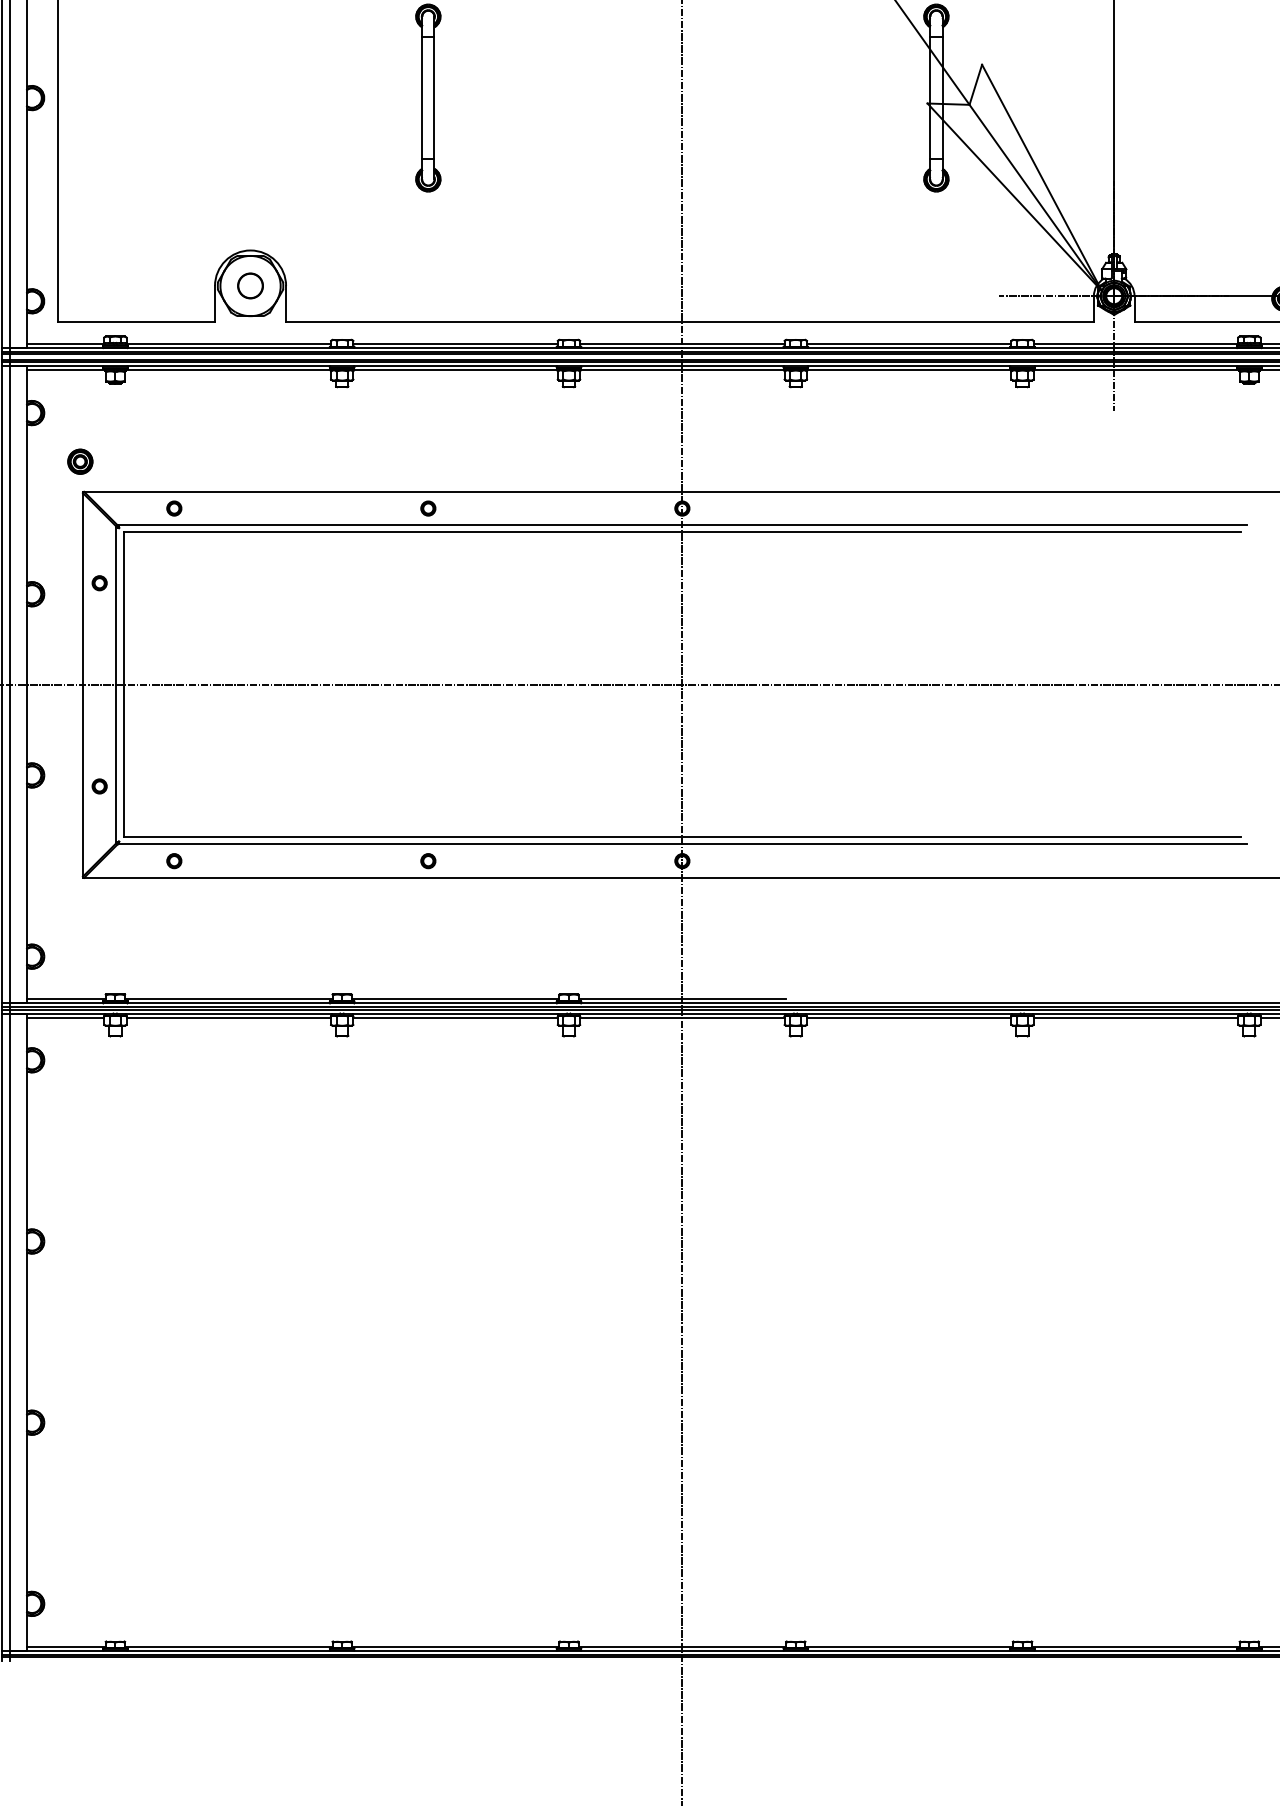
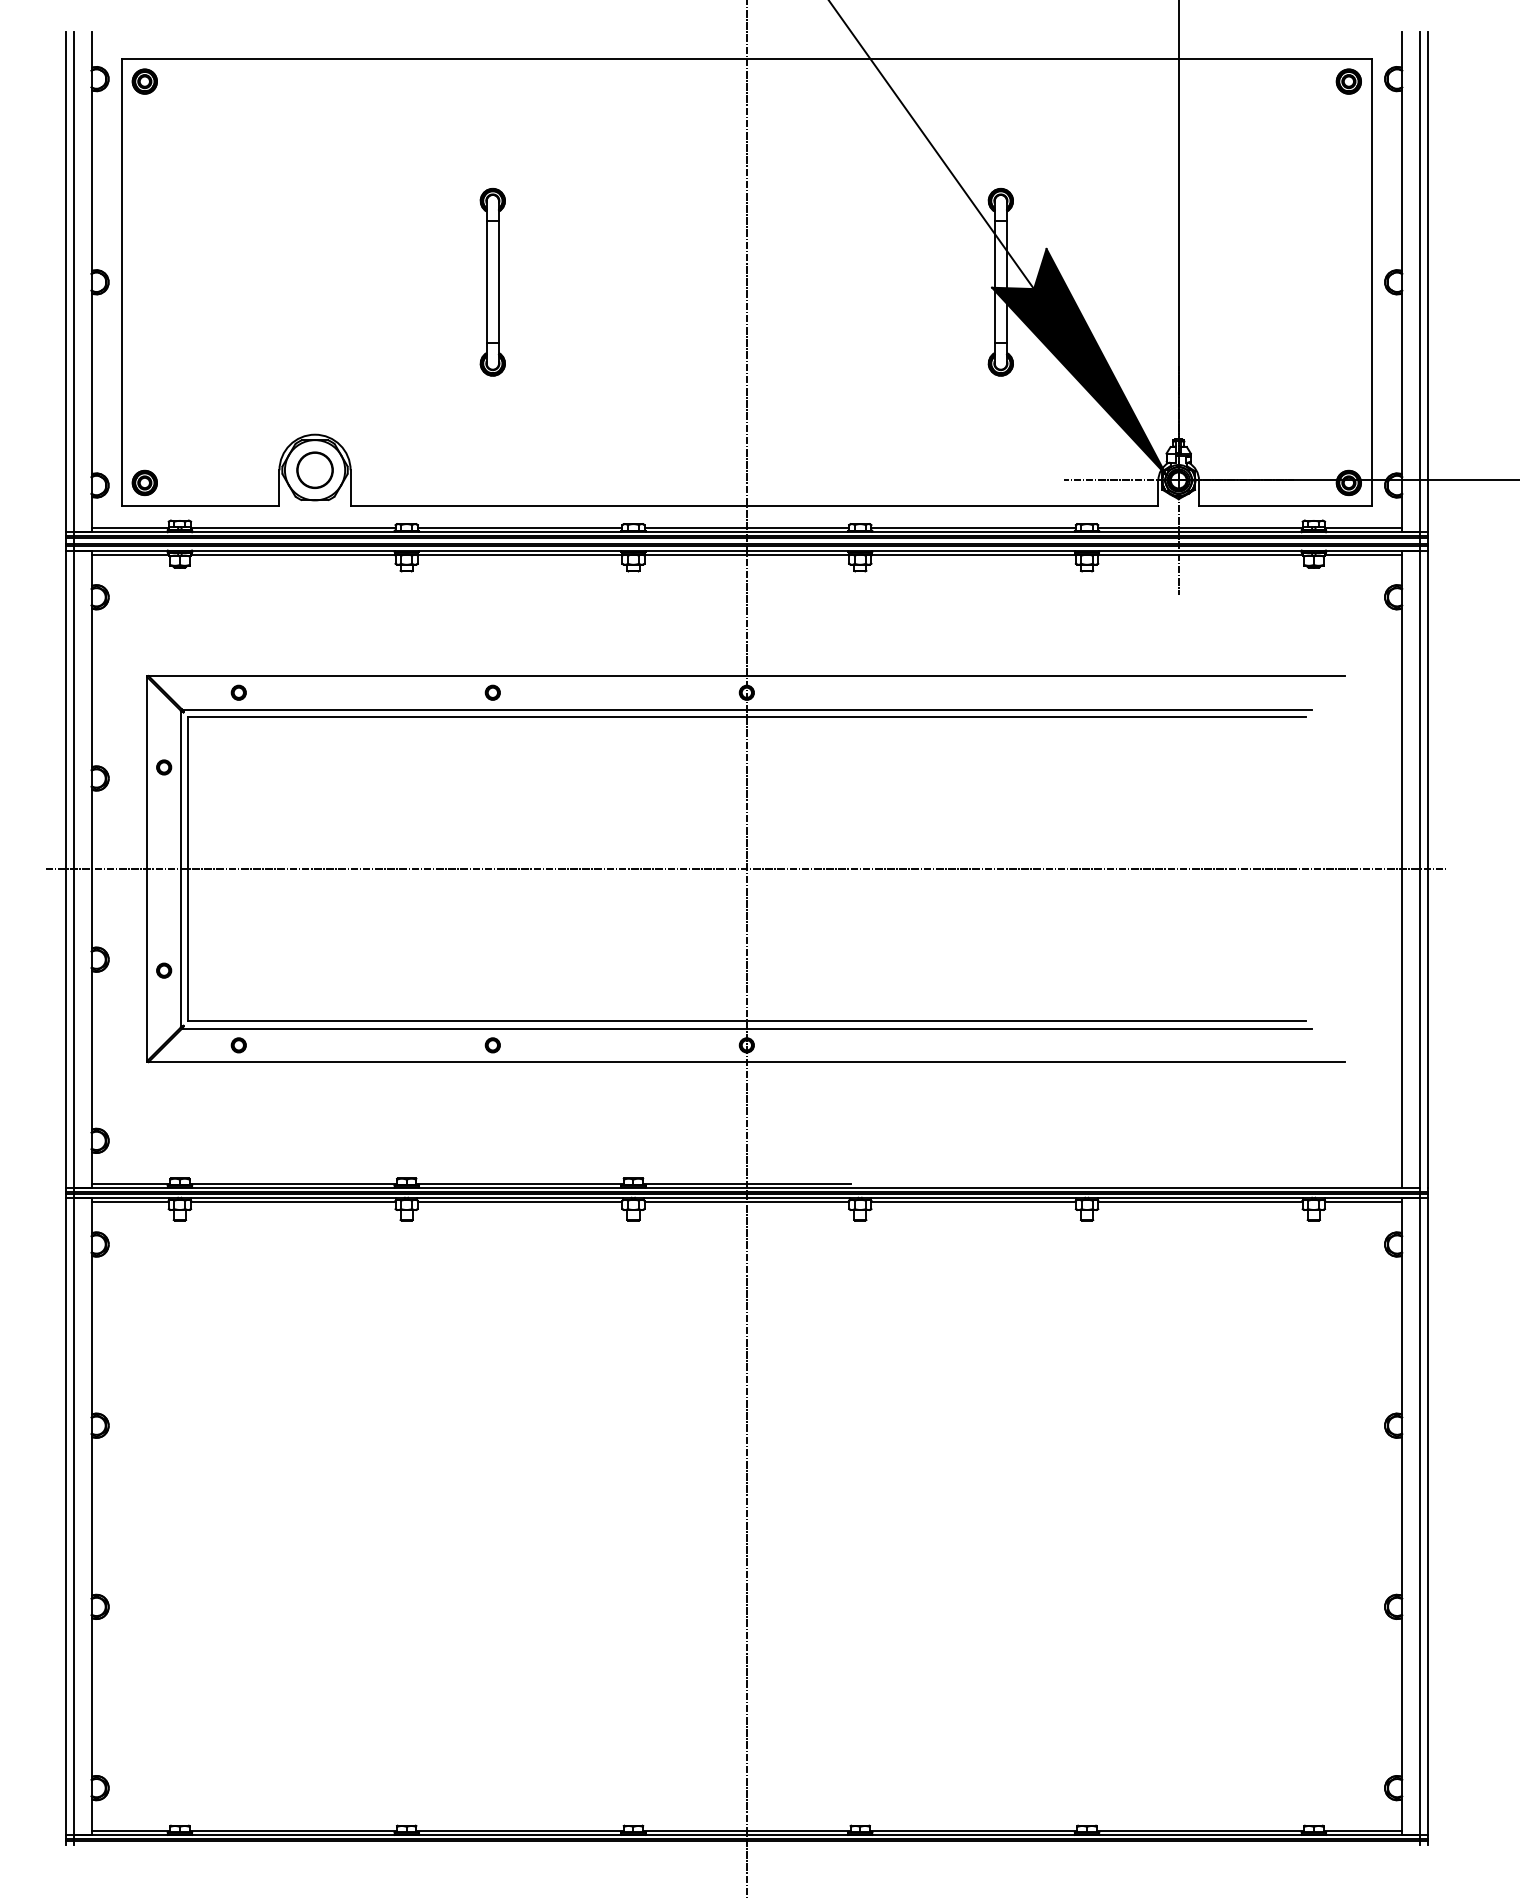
fill: (1015, 177) -> (1079, 361), added
circle: (250, 285) -> (314, 469), size x1.43
part: (80, 461) -> (144, 482), moved

